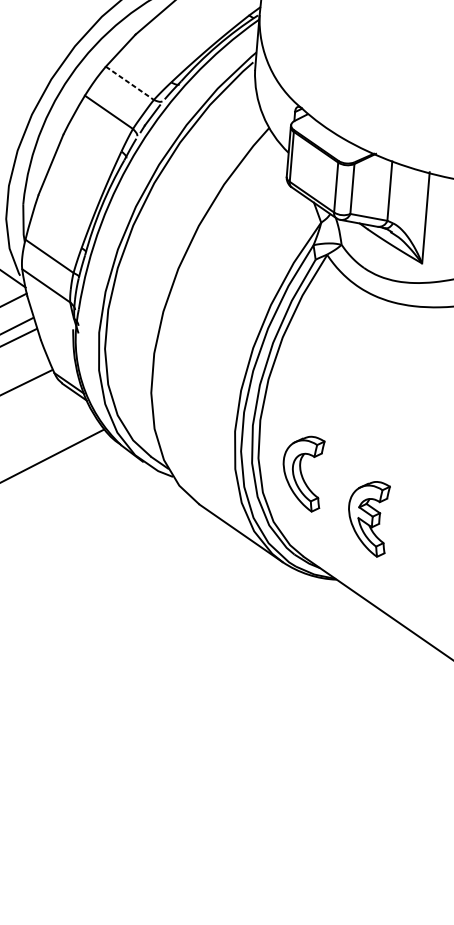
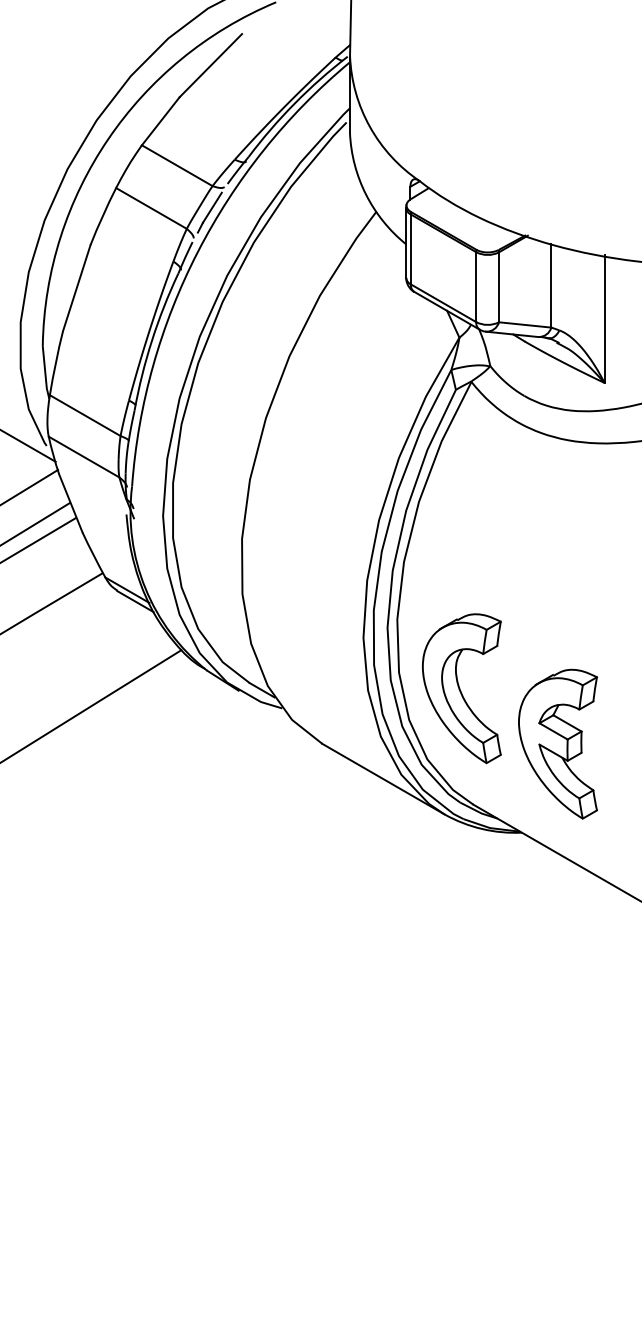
line: (130, 83) -> (177, 165), dashed -> solid
part: (302, 473) -> (461, 688), size x1.43
part: (367, 518) -> (557, 743), size x1.43

